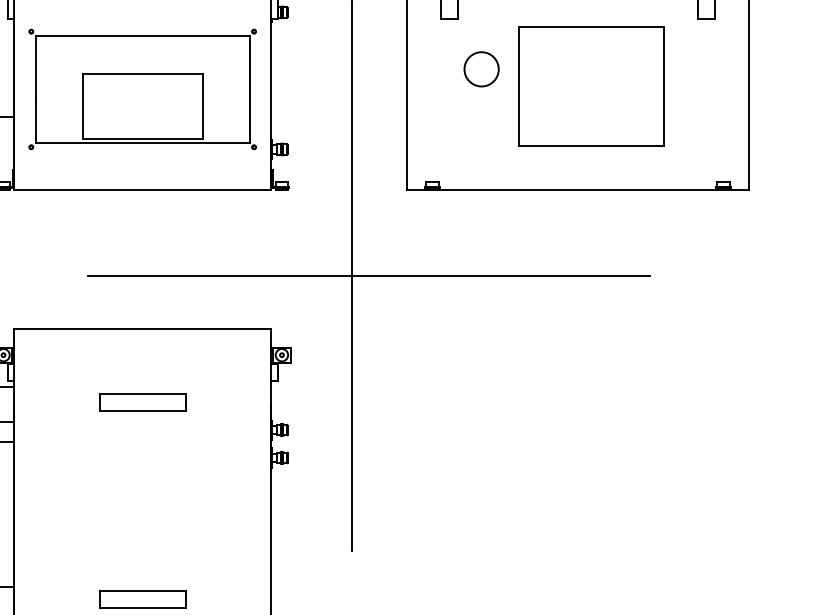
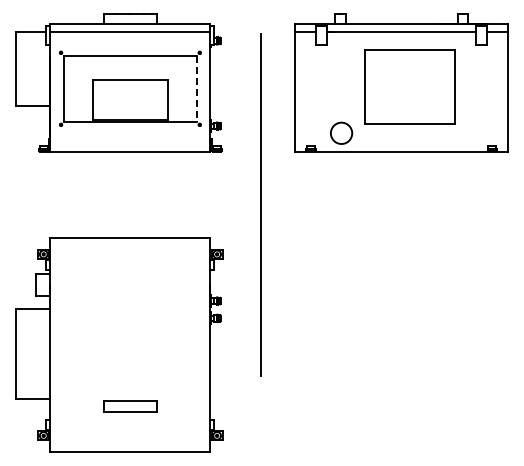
circle: (481, 68) -> (341, 132), moved
line: (250, 90) -> (197, 89), solid -> dashed
line: (369, 275) -> (271, 204), removed
part: (142, 401) -> (130, 283), removed

